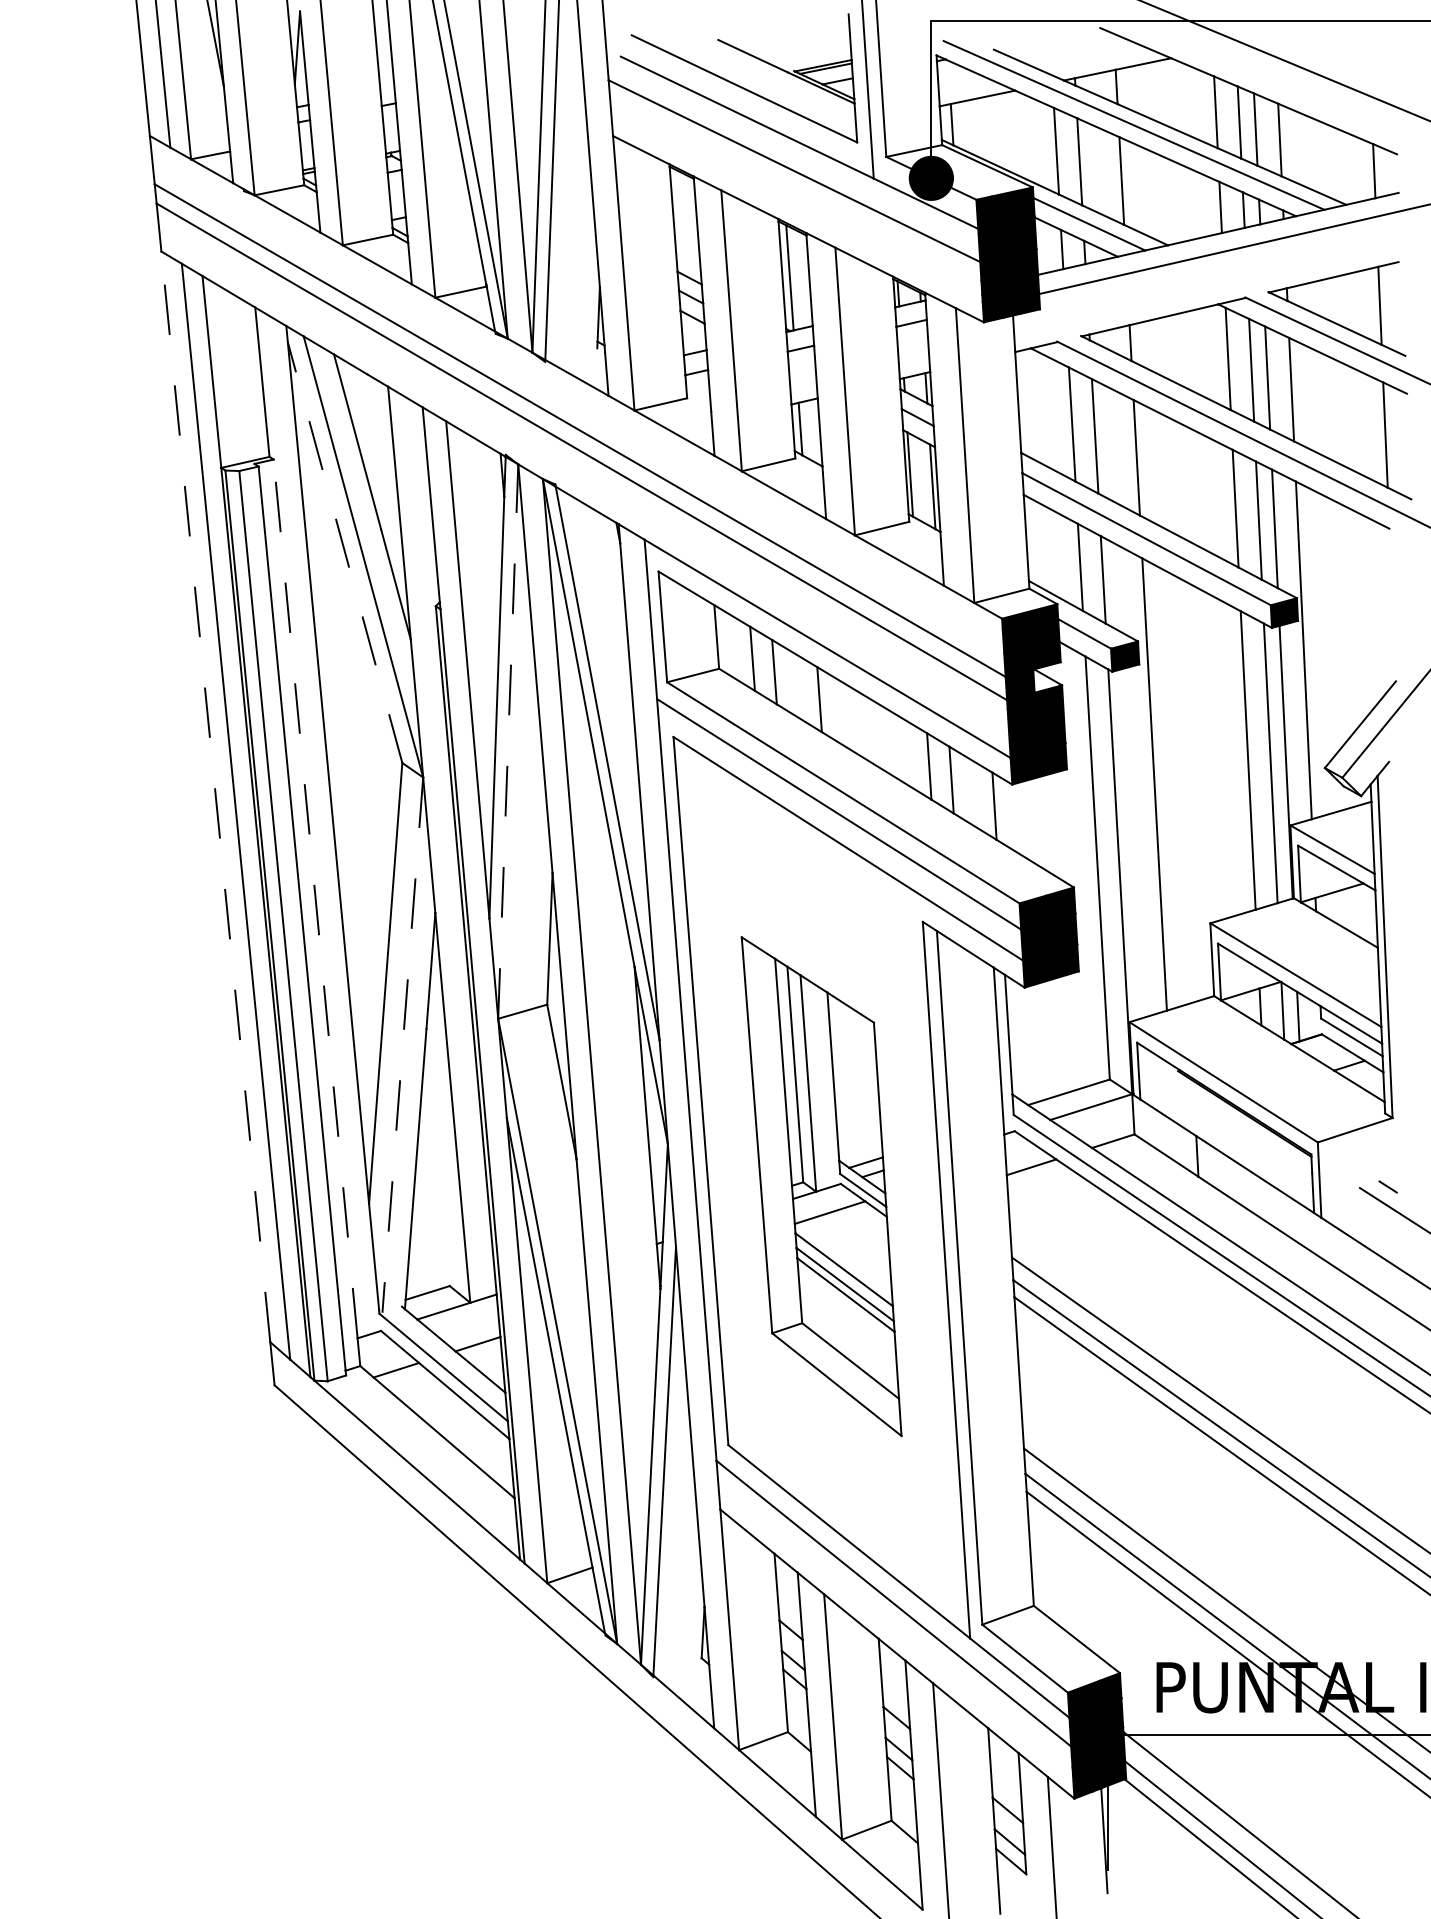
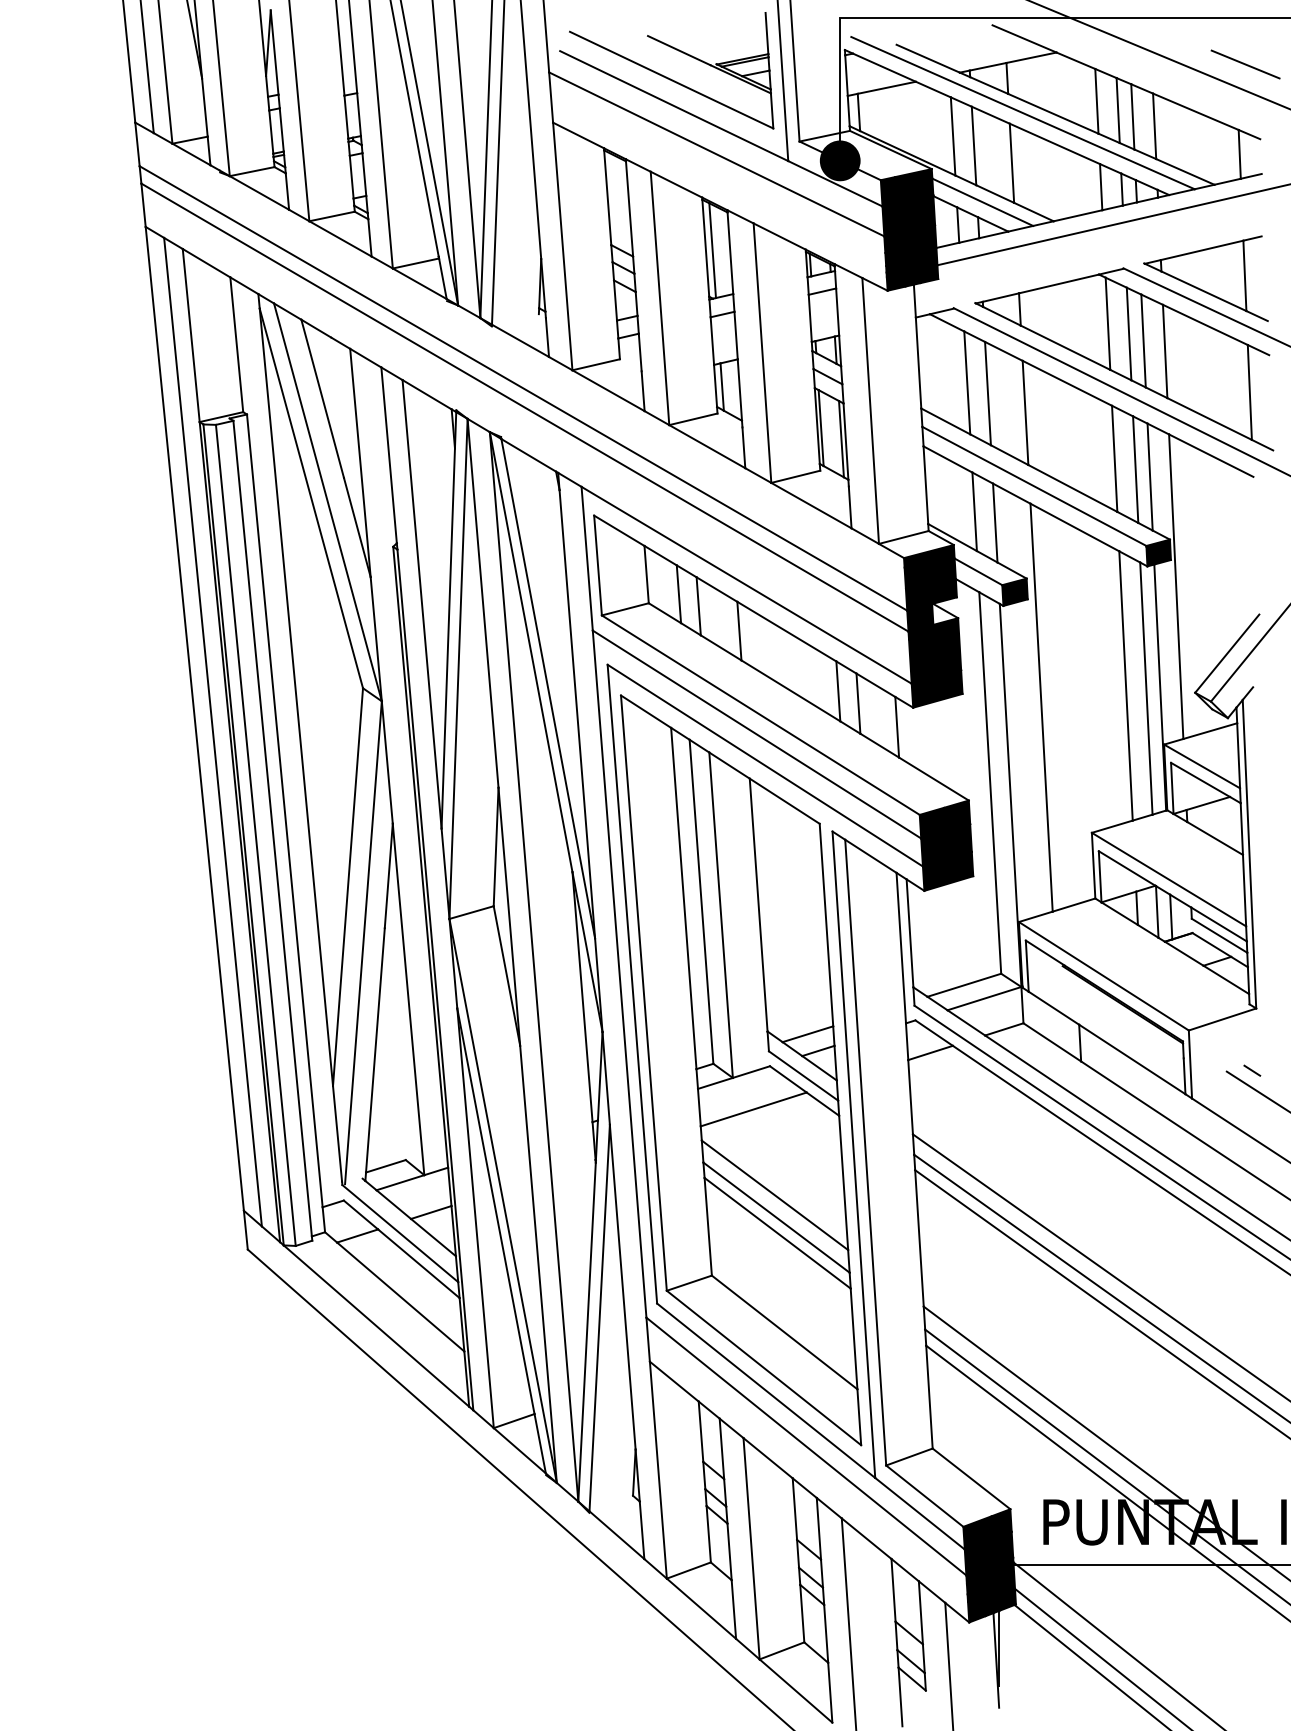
line: (1380, 71) -> (1245, 64), added
line: (345, 552) -> (311, 498), dashed -> solid
line: (508, 741) -> (458, 668), dashed -> solid
line: (215, 796) -> (194, 718), dashed -> solid
line: (315, 898) -> (284, 810), dashed -> solid
line: (402, 1045) -> (363, 943), dashed -> solid
part: (821, 1186) -> (741, 1070), size x1.67

